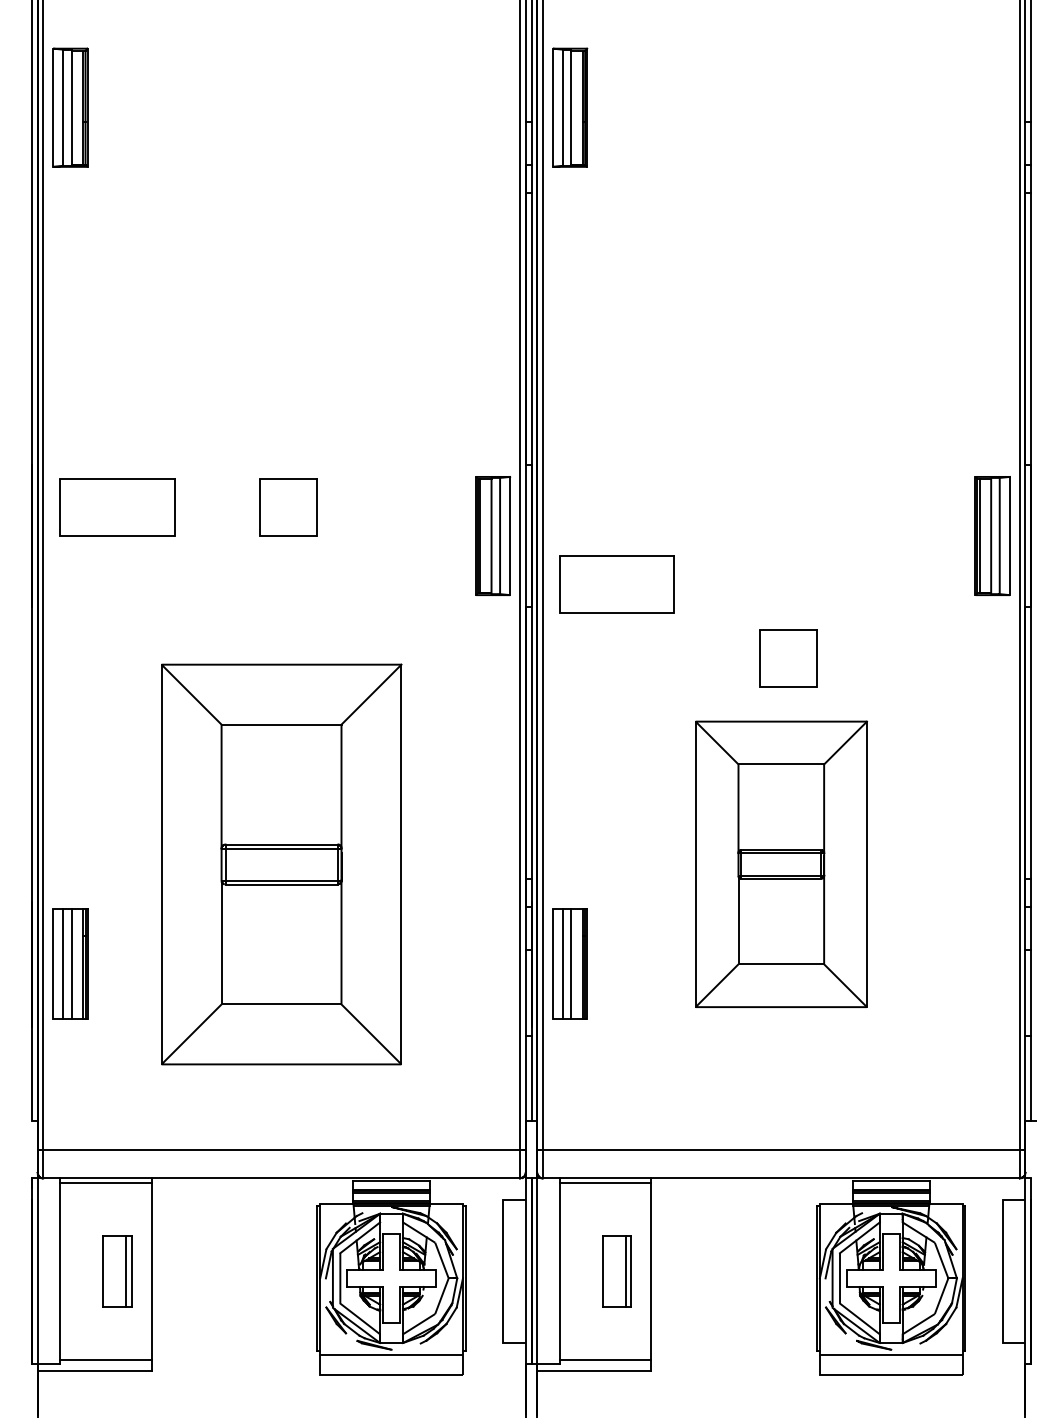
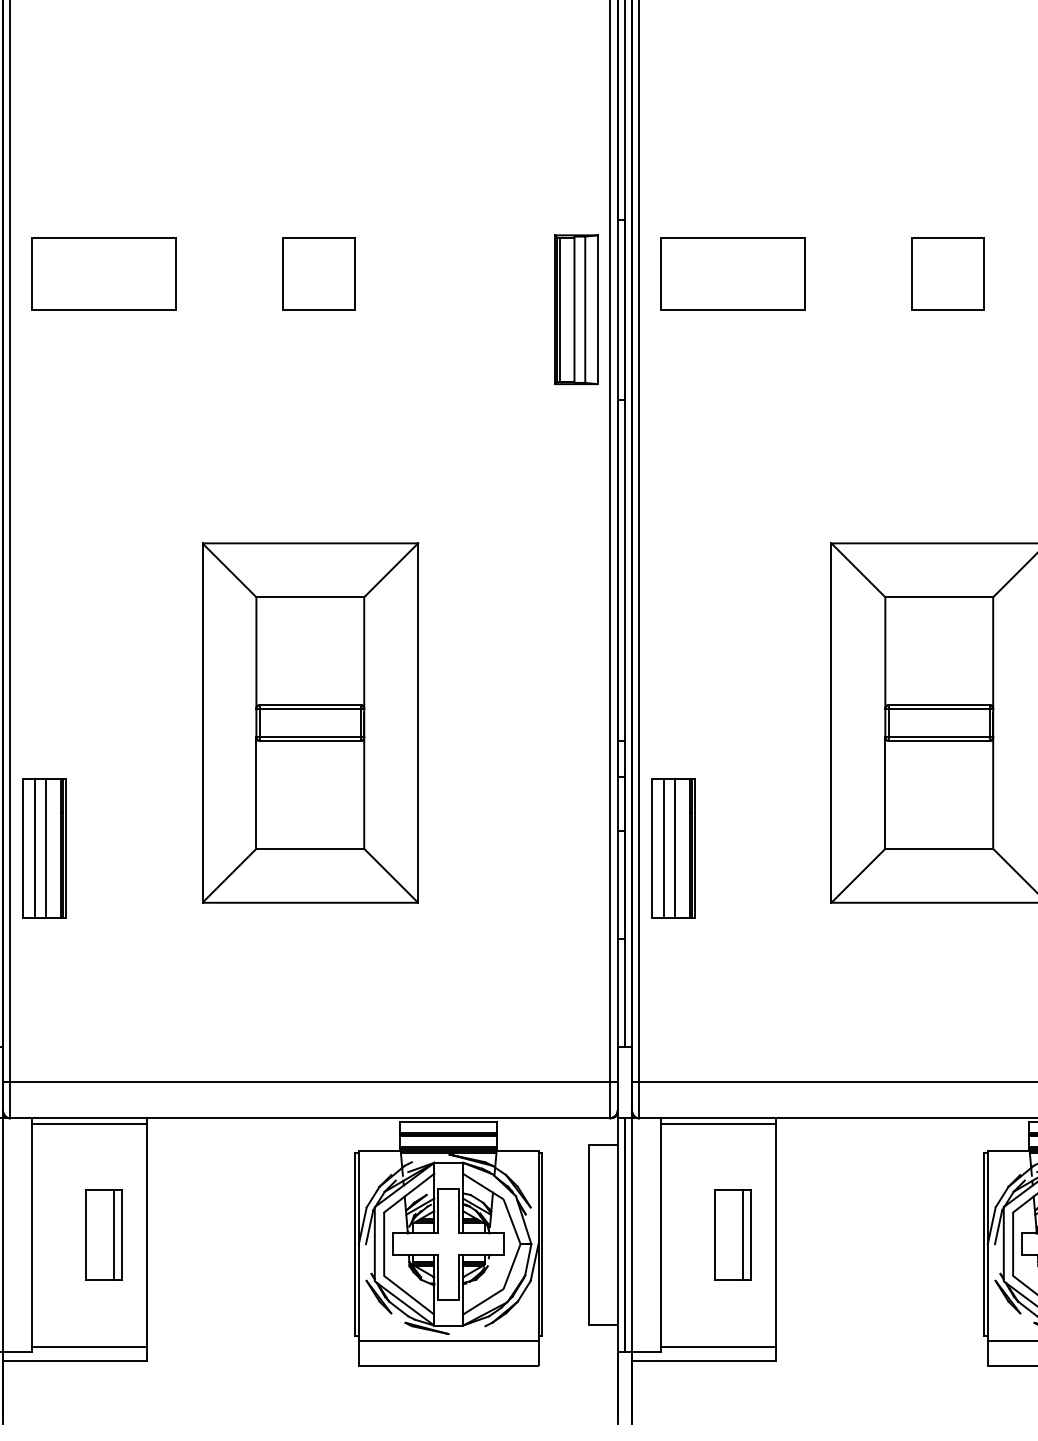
part: (616, 584) -> (731, 273), moved
part: (788, 658) -> (948, 273), moved
part: (281, 863) -> (310, 721), size x0.71

